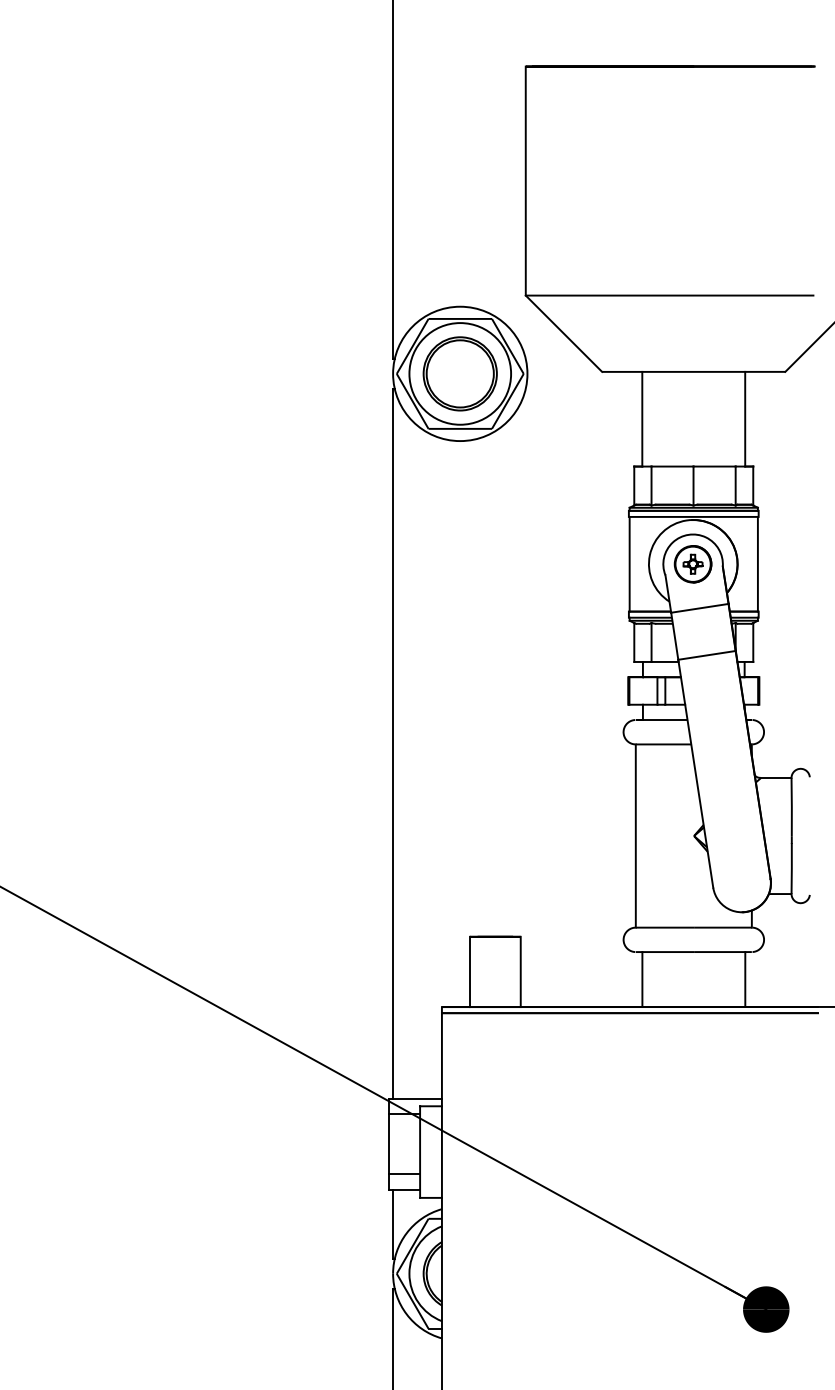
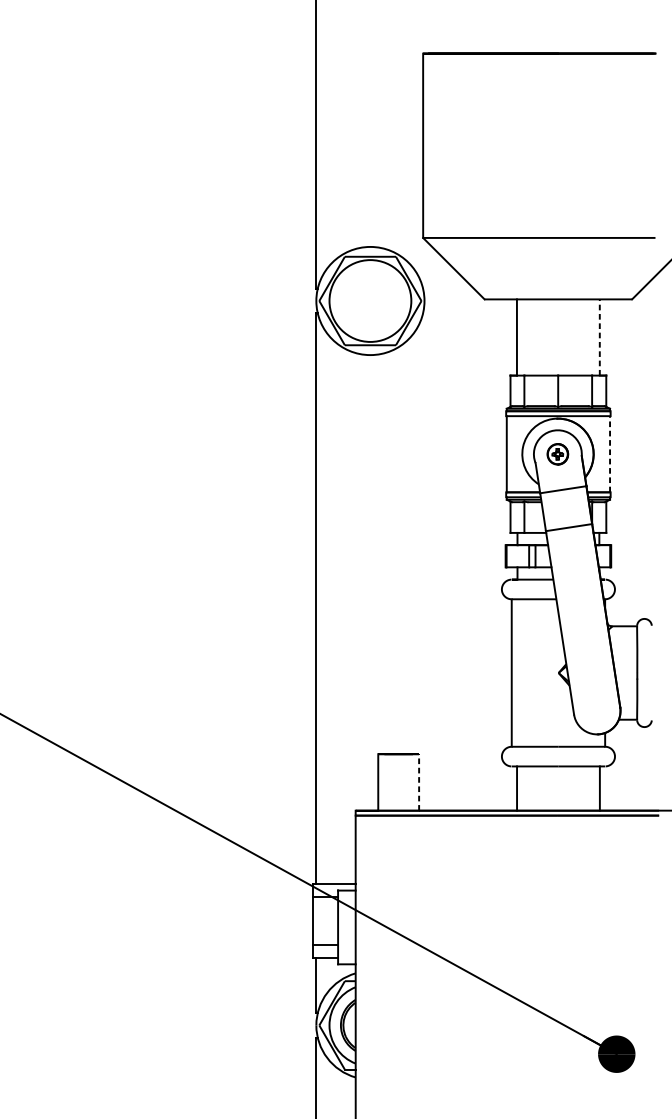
part: (459, 373) -> (369, 300), removed
line: (745, 418) -> (600, 336), solid -> dashed
line: (757, 563) -> (609, 453), solid -> dashed
part: (692, 564) -> (557, 454), size x0.7
line: (520, 971) -> (418, 782), solid -> dashed

